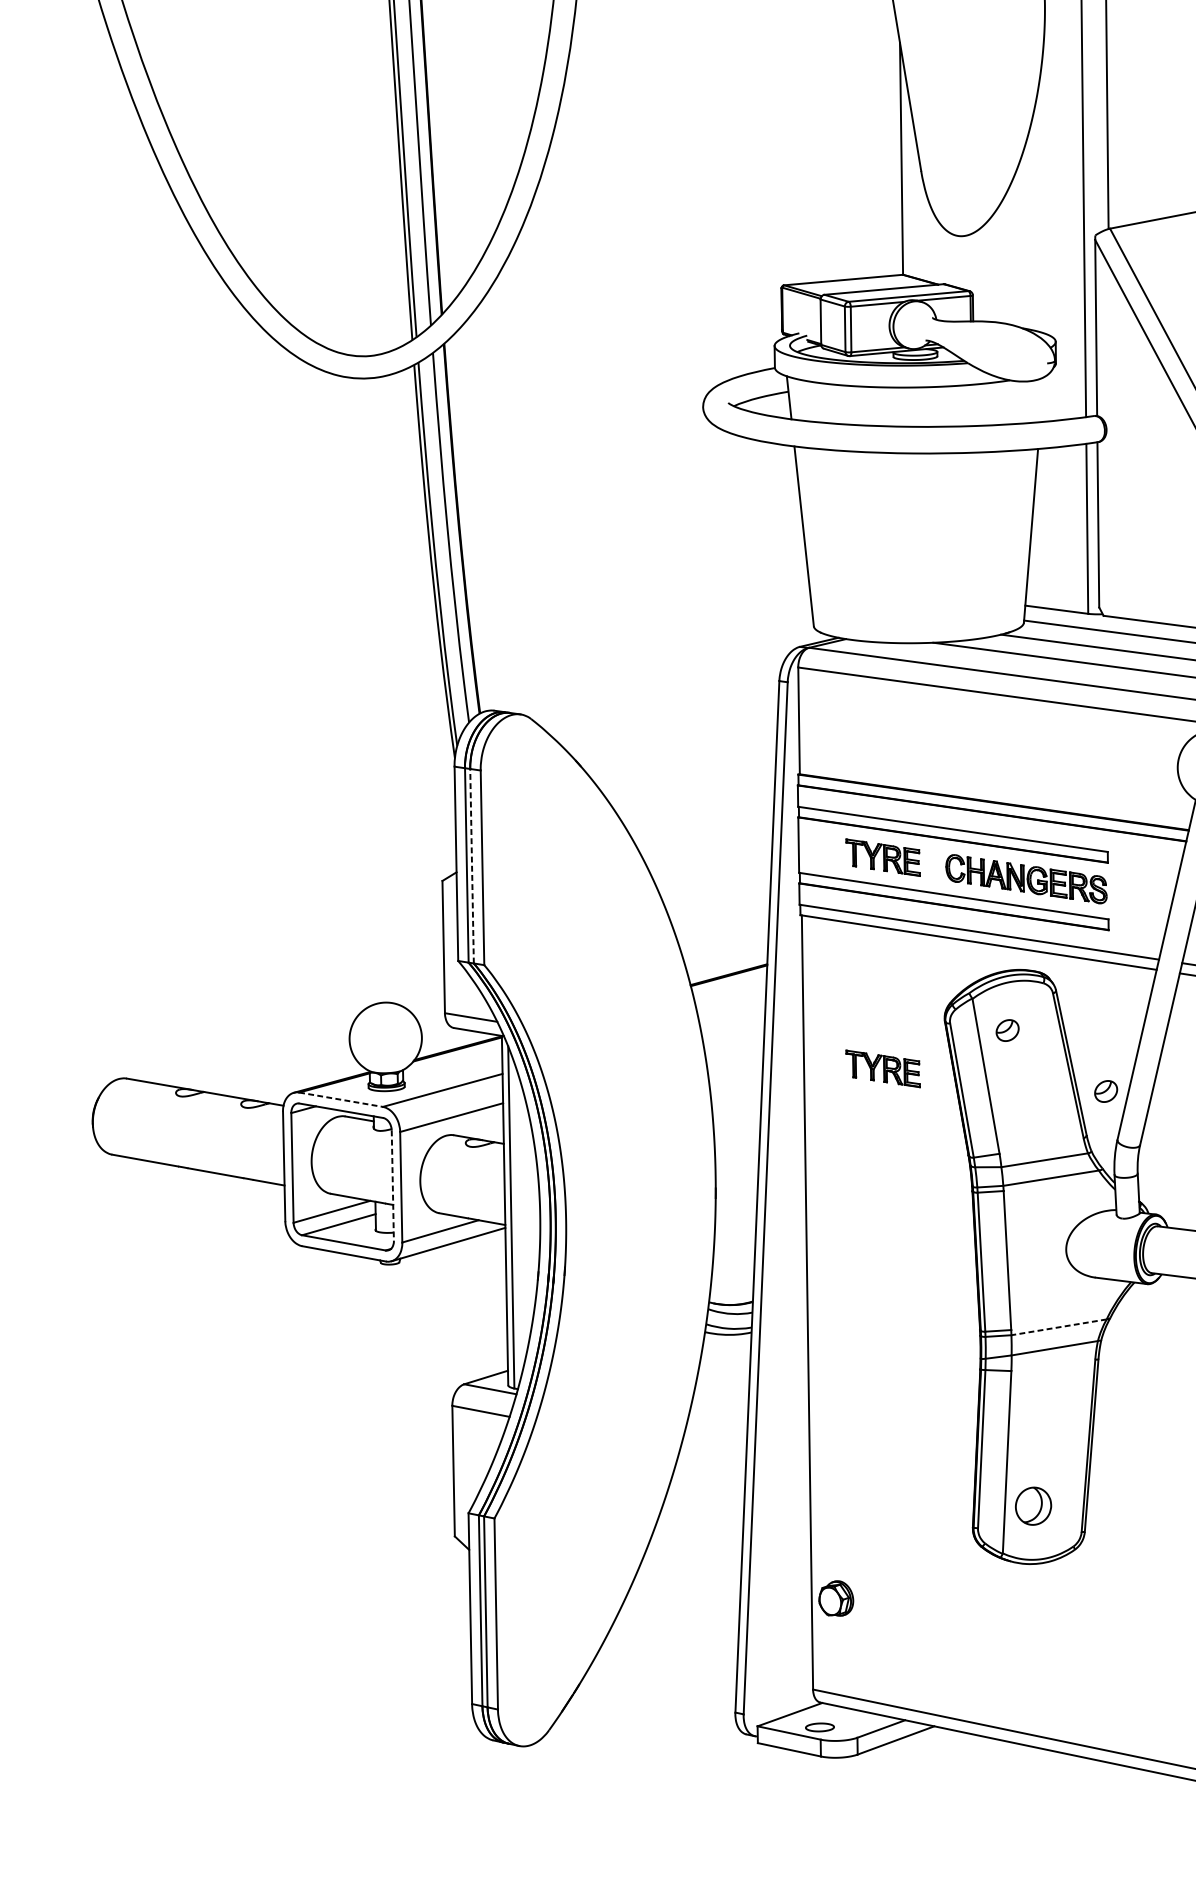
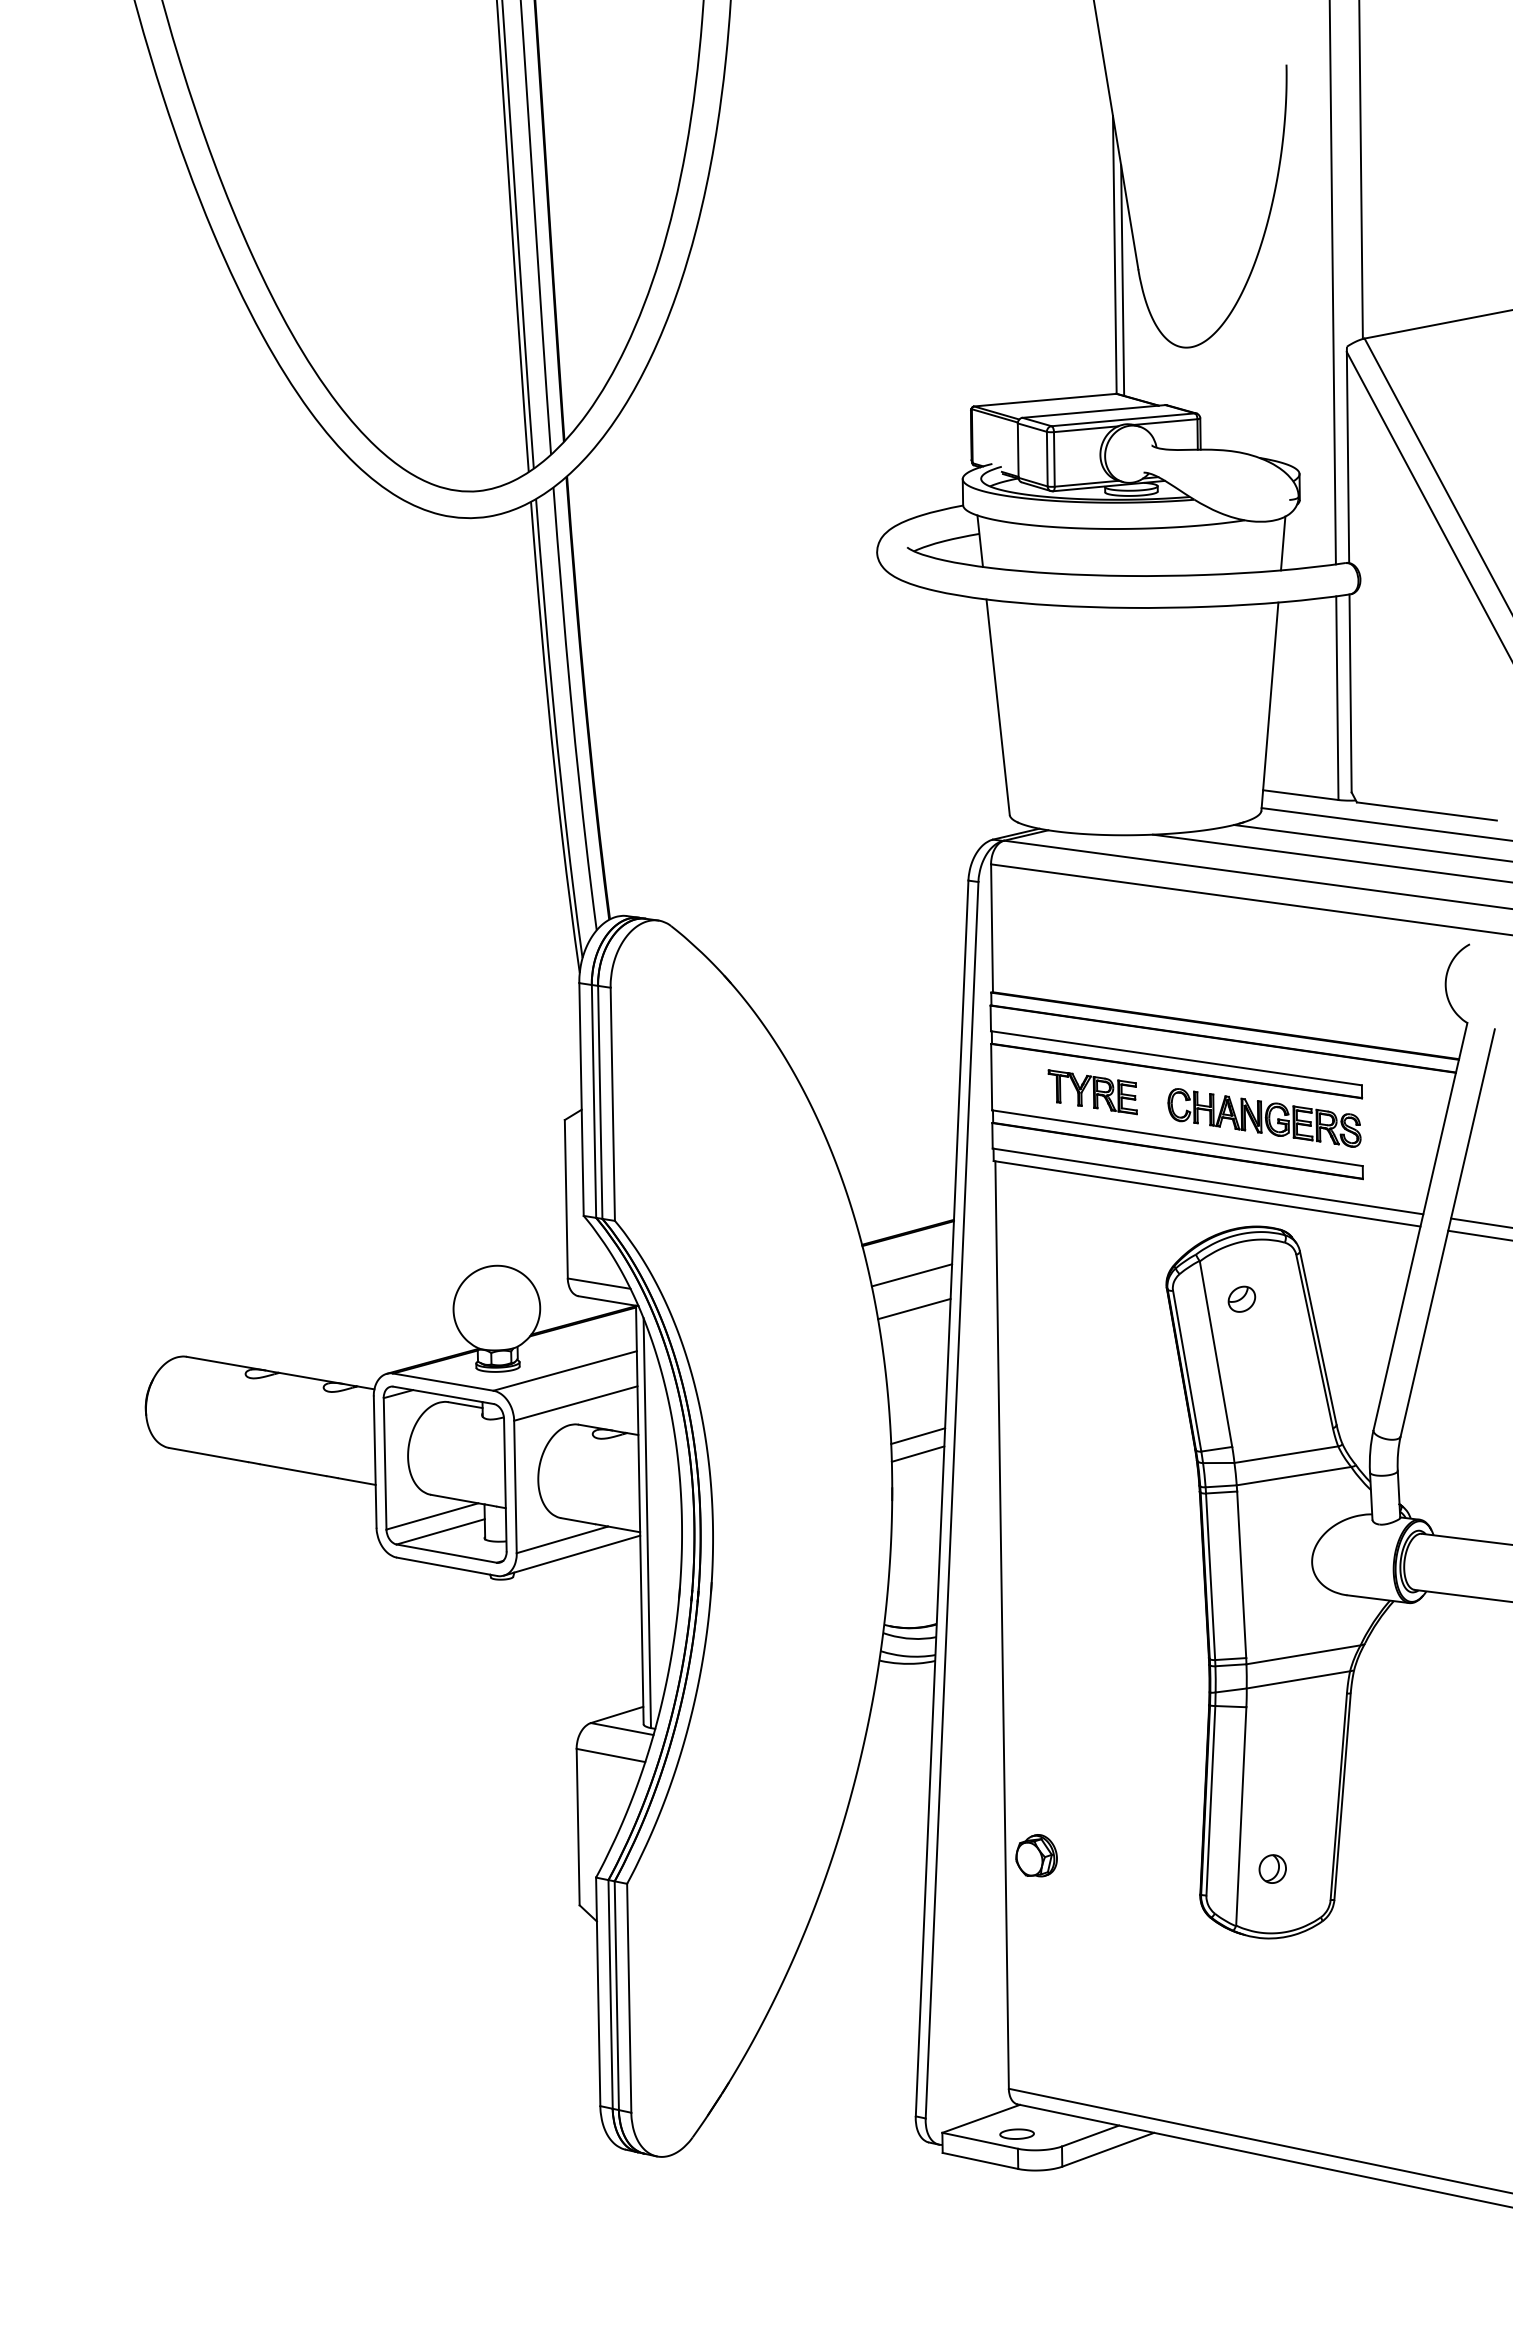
line: (907, 180) -> (1122, 280), added
line: (1041, 399) -> (1282, 543), added
line: (472, 866) -> (600, 1102), dashed -> solid
line: (731, 1010) -> (911, 1275), added
line: (734, 1038) -> (914, 1308), added
part: (882, 1069) -> (1092, 1345), removed
part: (1105, 1090) -> (1359, 1371), removed
line: (341, 1100) -> (443, 1382), dashed -> solid
line: (737, 1145) -> (918, 1436), added
line: (736, 1159) -> (917, 1453), added
line: (392, 1186) -> (505, 1485), dashed -> solid
line: (1059, 1327) -> (1303, 1654), dashed -> solid
part: (1033, 1505) -> (1272, 1868), size x0.62
part: (836, 1598) -> (1036, 1855), moved

